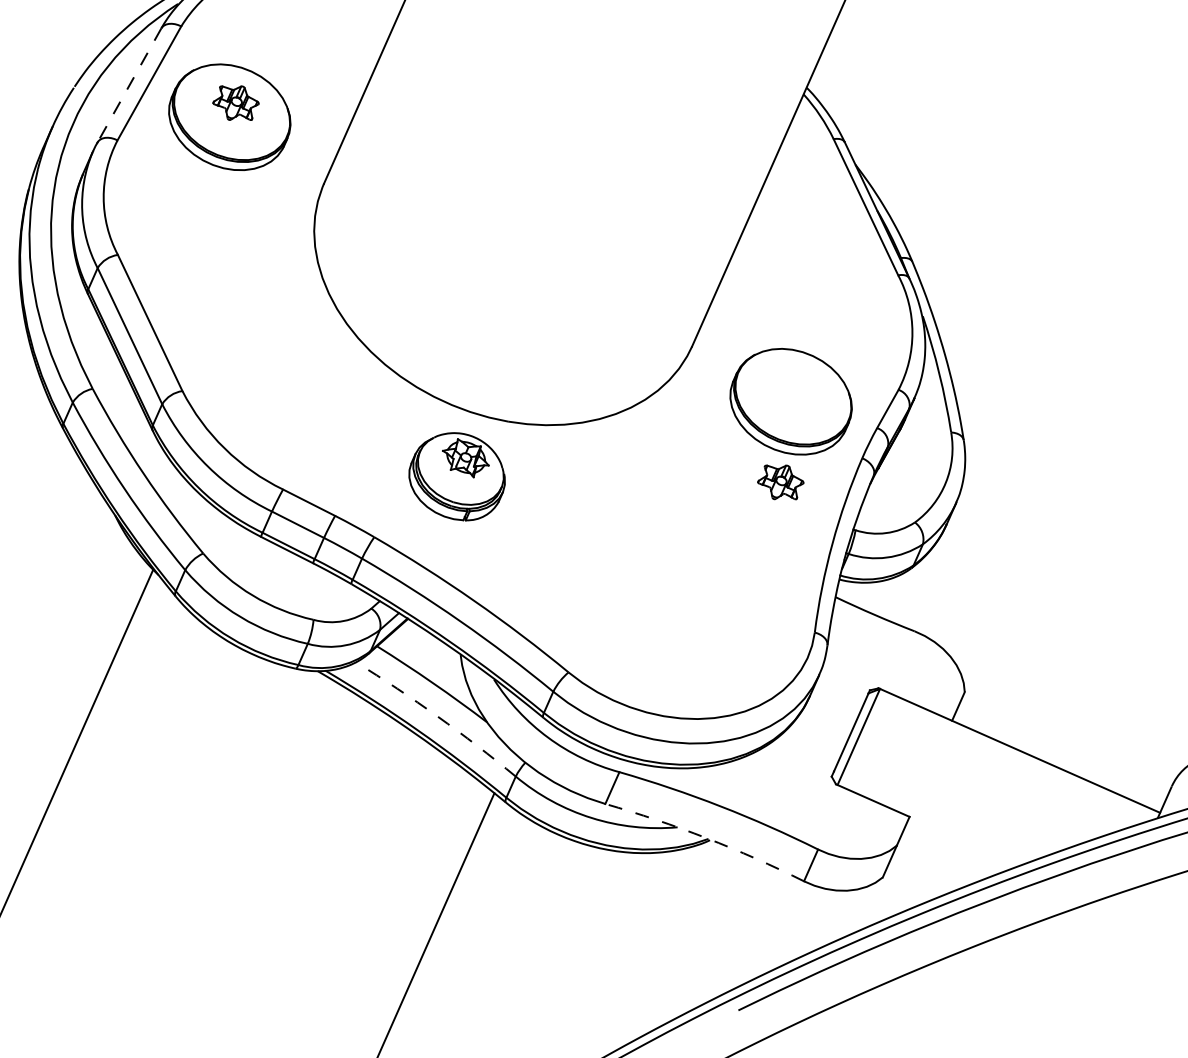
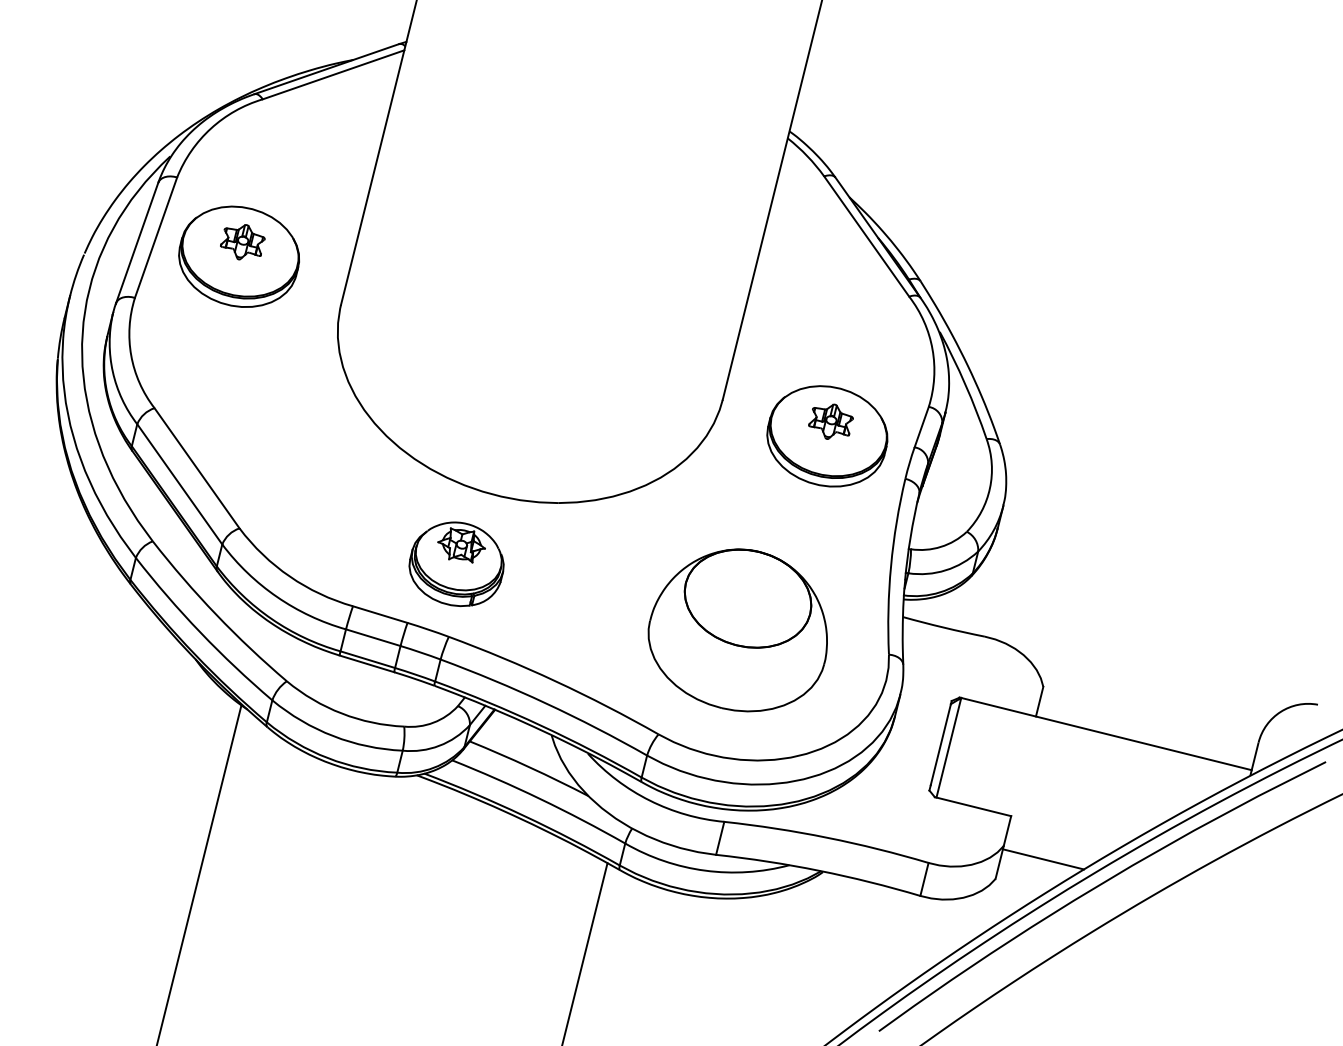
line: (129, 85) -> (137, 243), dashed -> solid
part: (457, 475) -> (456, 563), moved
part: (780, 482) -> (830, 421), moved
part: (666, 581) -> (737, 630), added
arc: (438, 716) -> (540, 798), dashed -> solid
arc: (706, 837) -> (819, 870), dashed -> solid
line: (933, 866) -> (1042, 859), added

